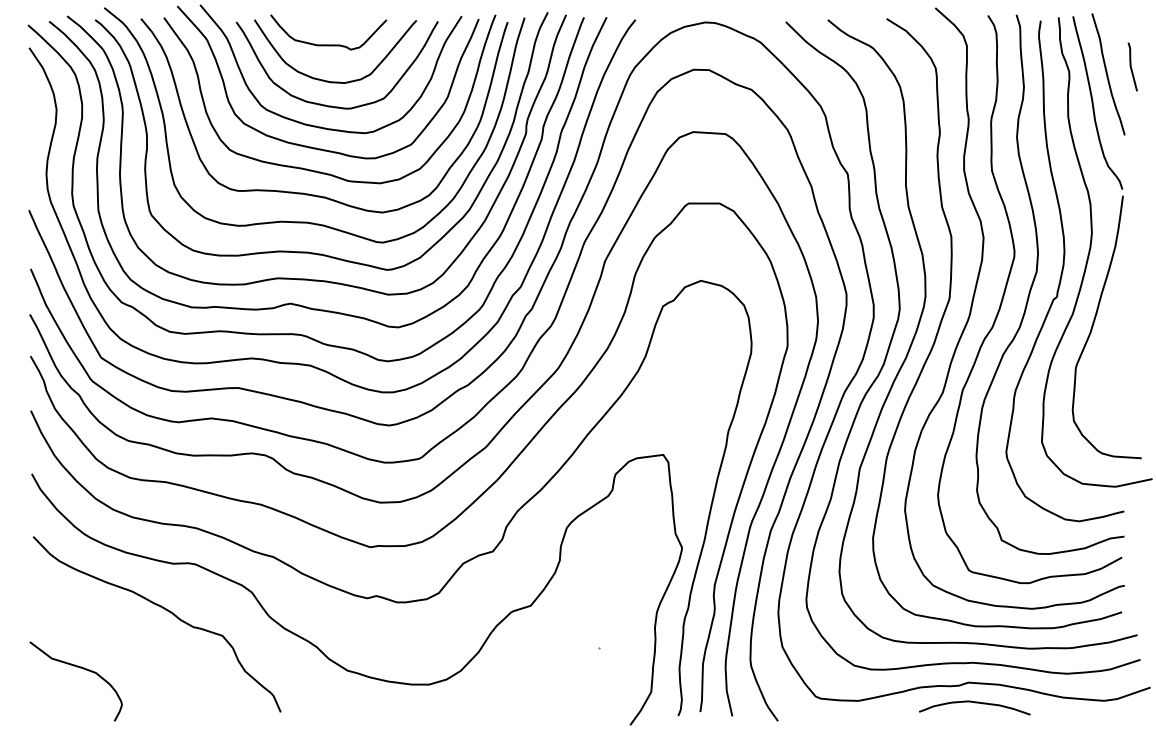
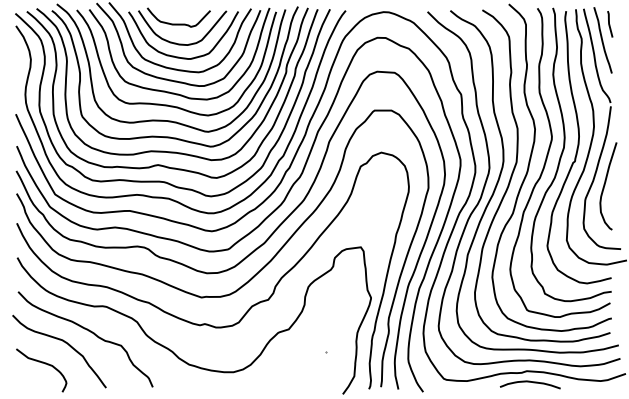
line: (1133, 67) -> (610, 24), moved
curve: (1113, 341) -> (605, 185), added
curve: (120, 631) -> (65, 343), added

